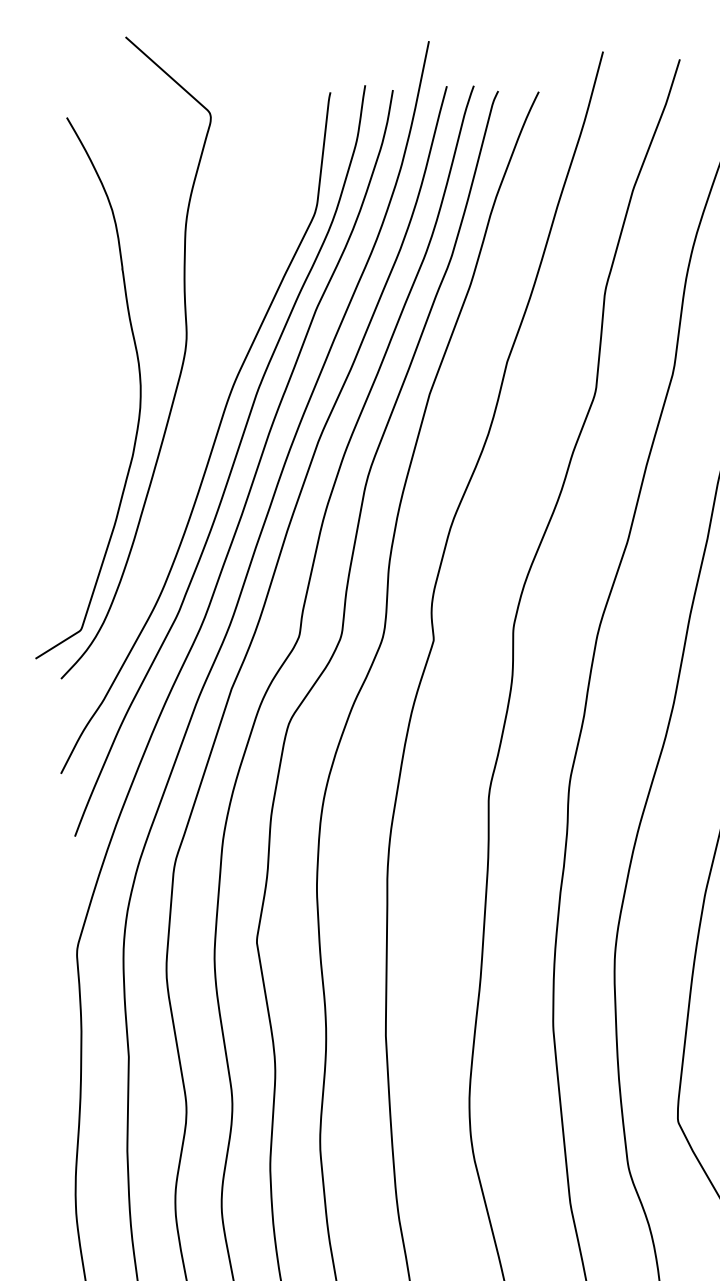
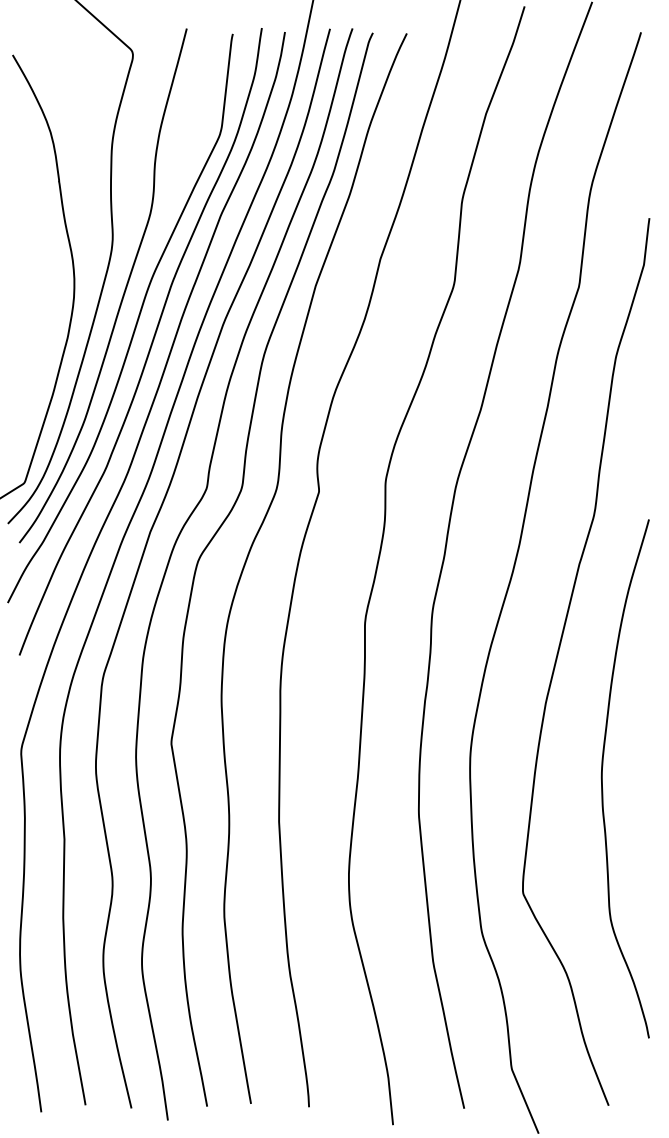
curve: (199, 401) -> (123, 292), added

